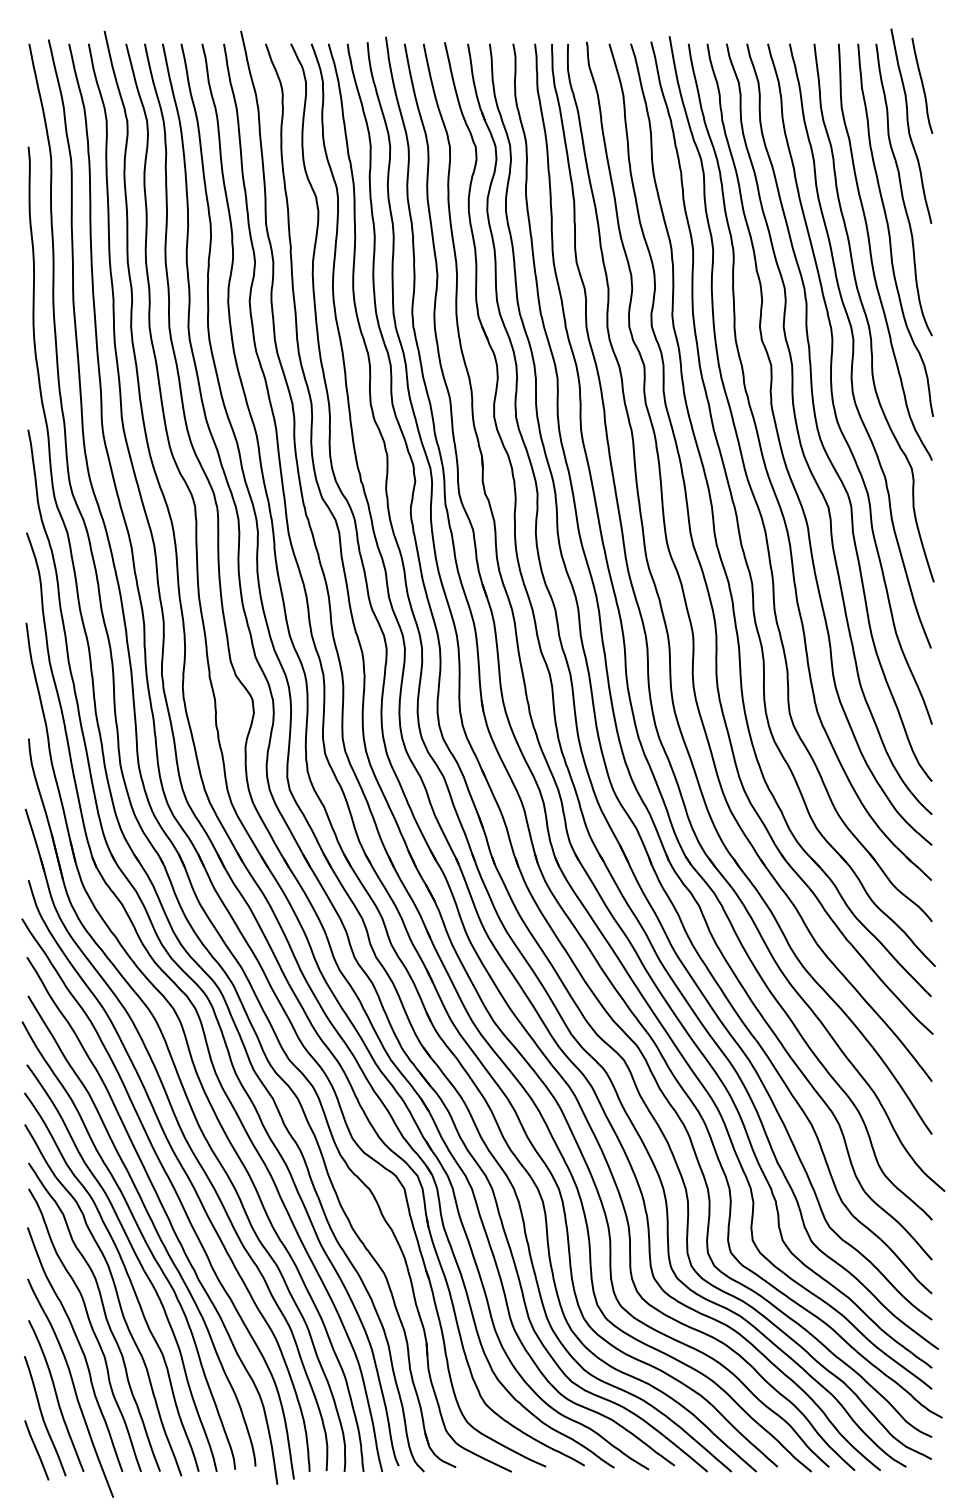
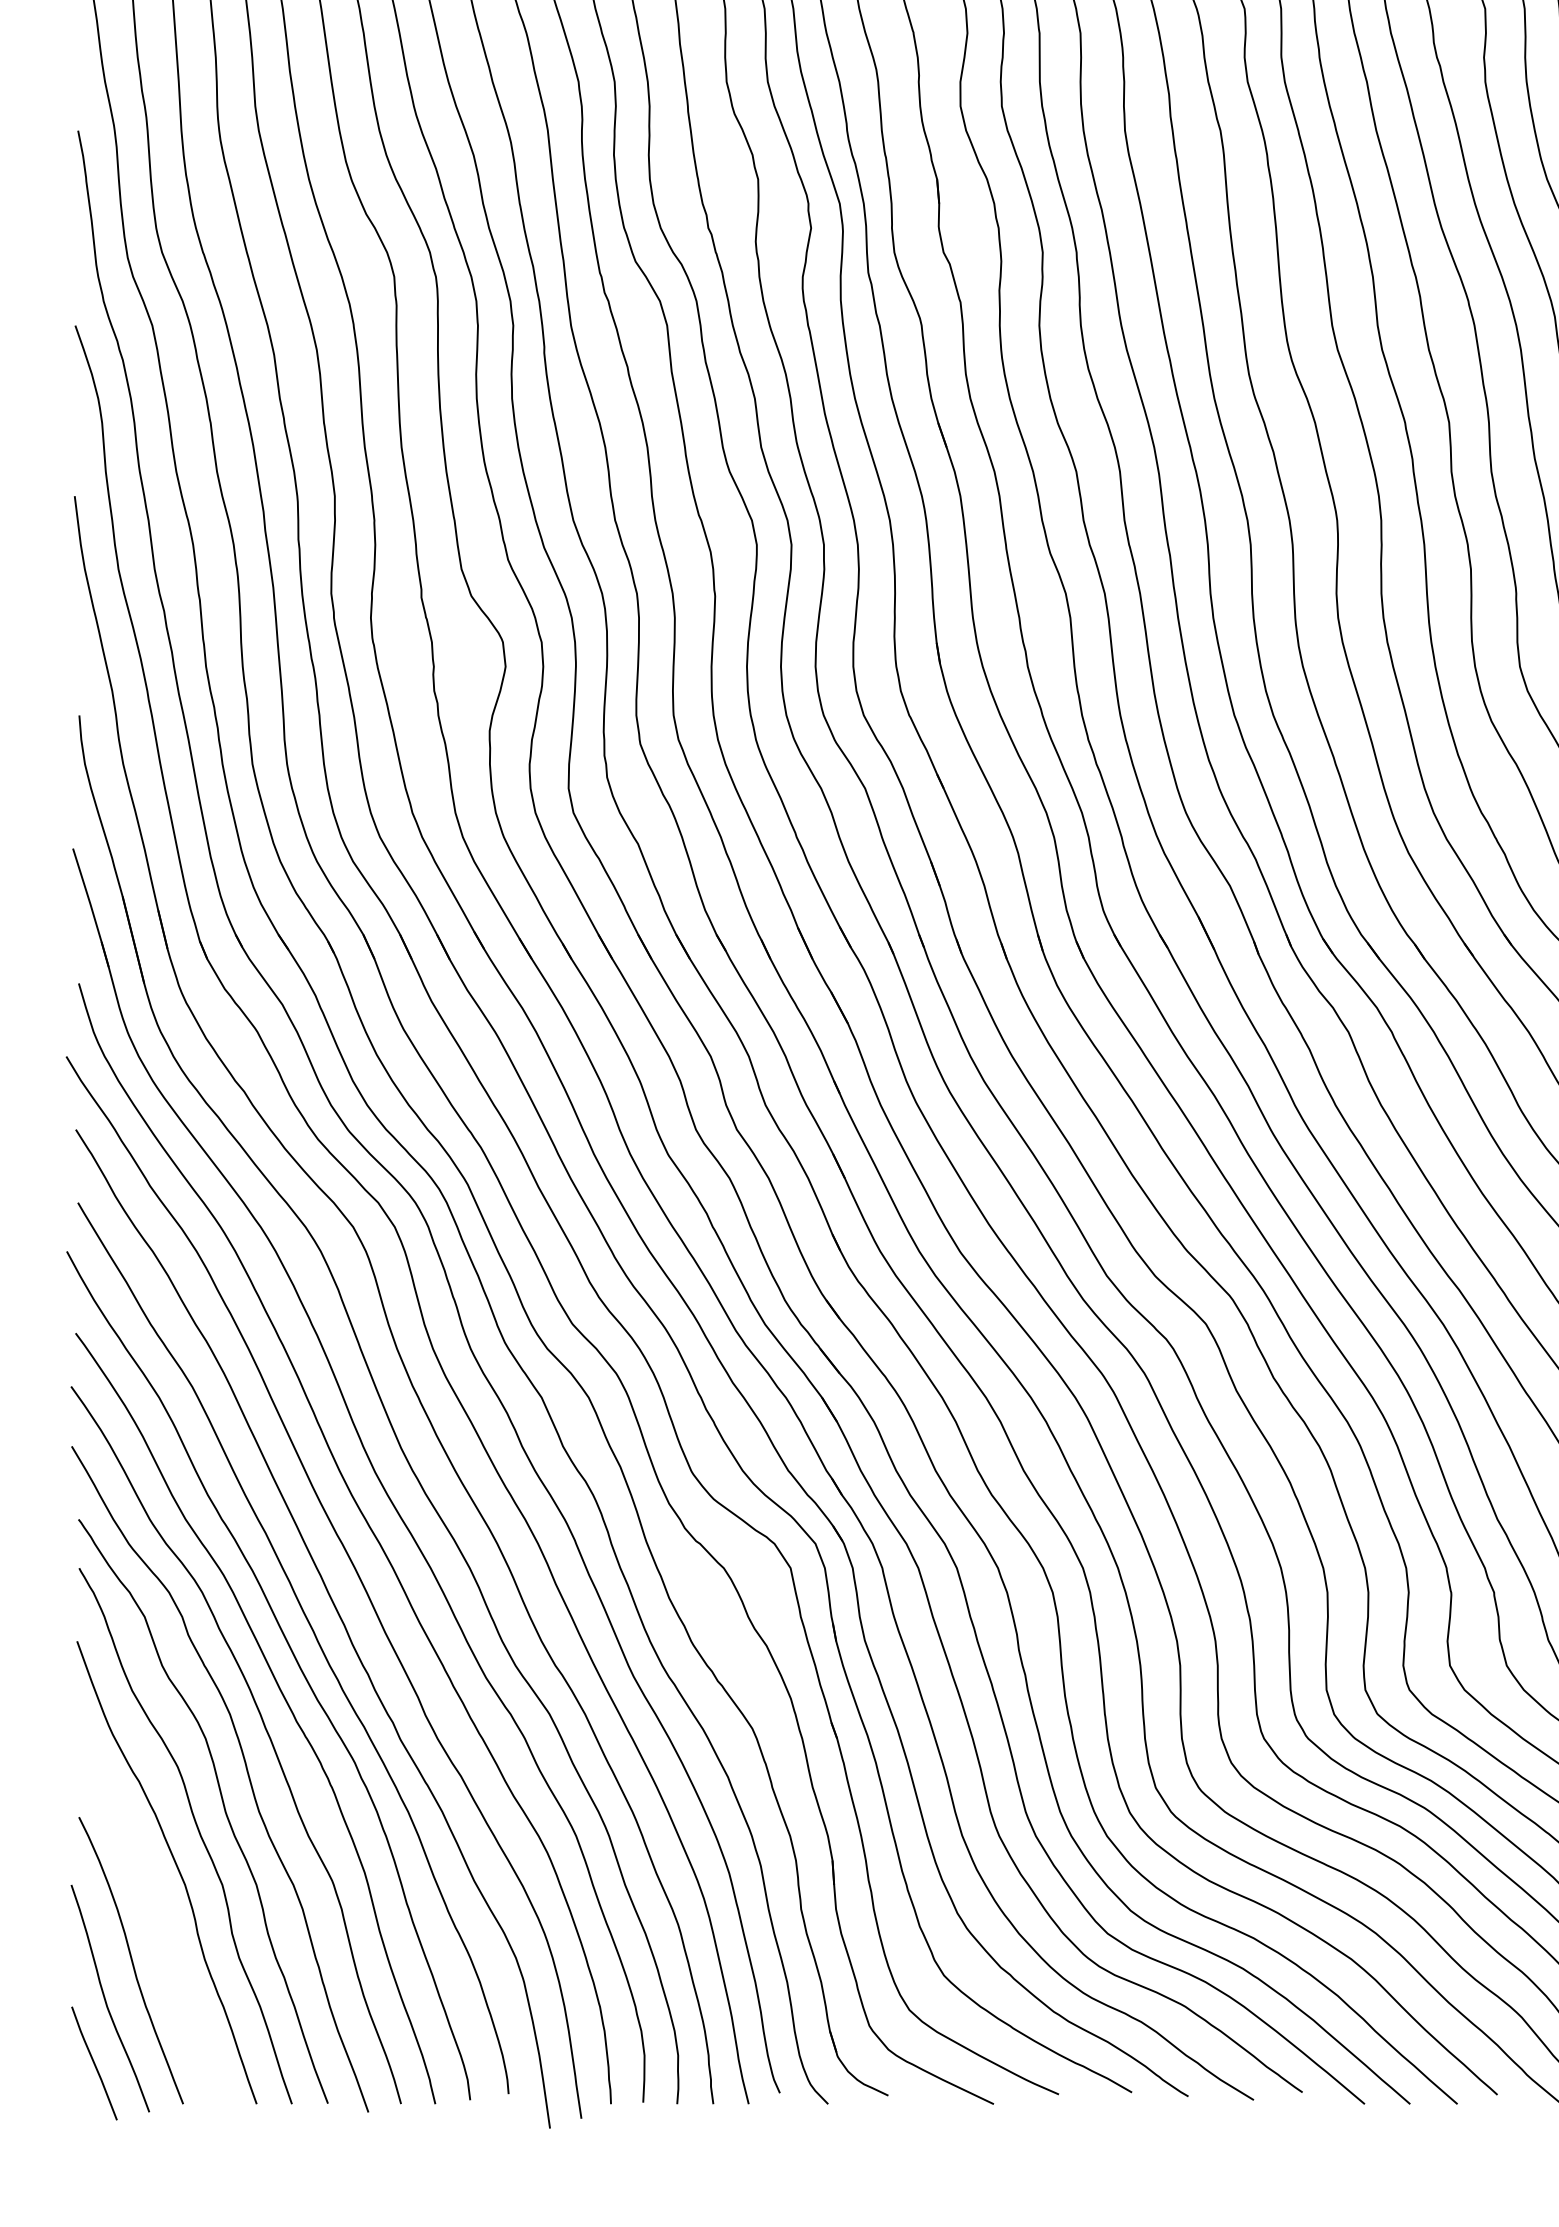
curve: (72, 1385) -> (161, 1940), removed

